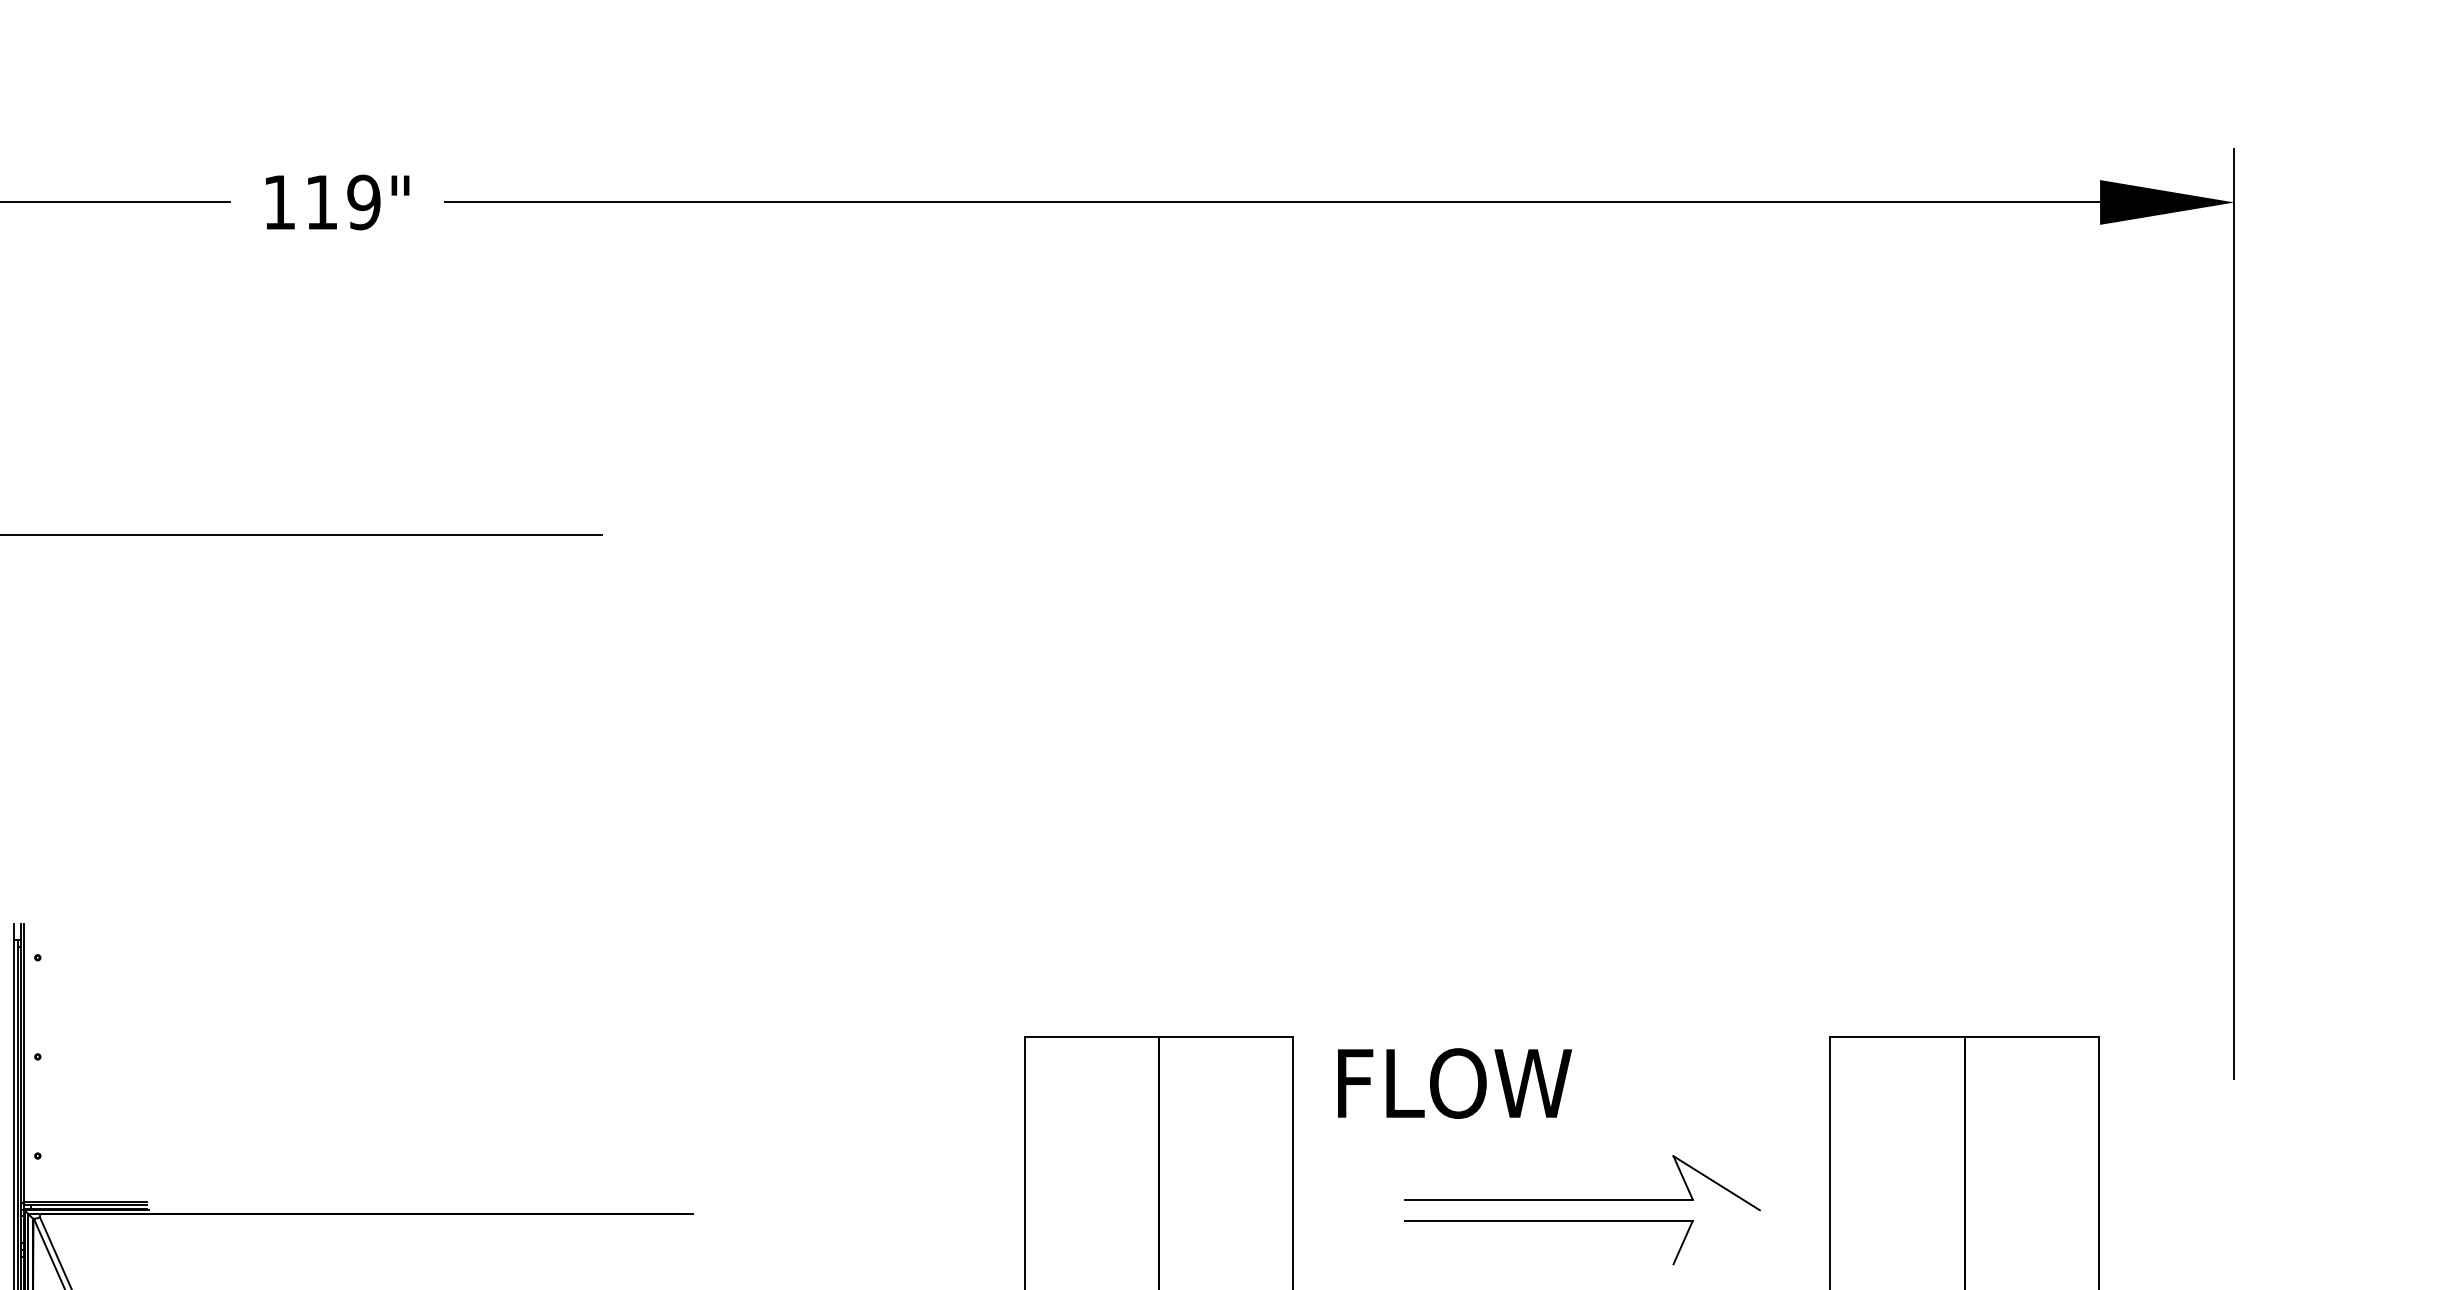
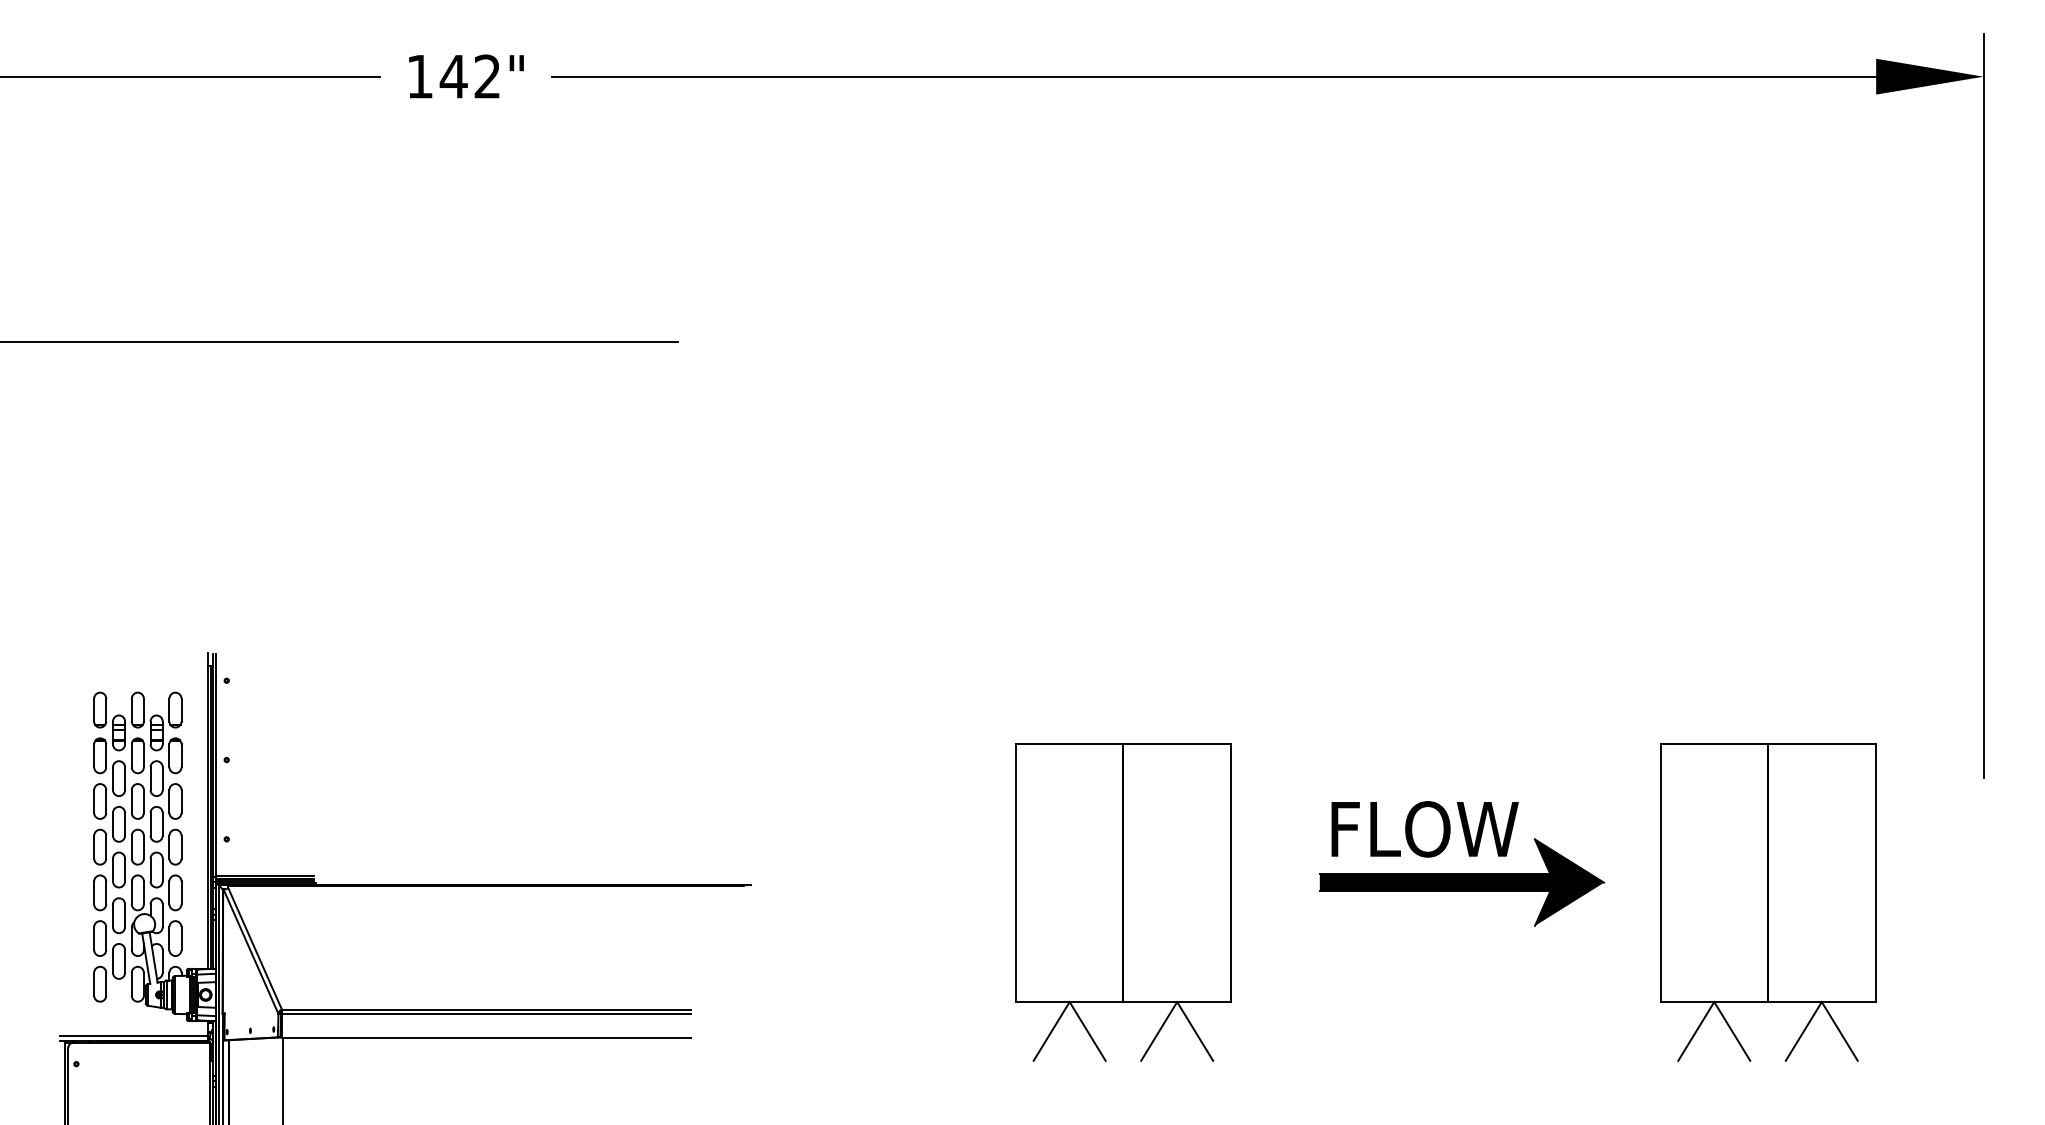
text: (341, 202) -> (469, 76), 119" -> 142"
text: (1454, 1083) -> (1424, 829), moved
fill: (1581, 1209) -> (1461, 882), added

